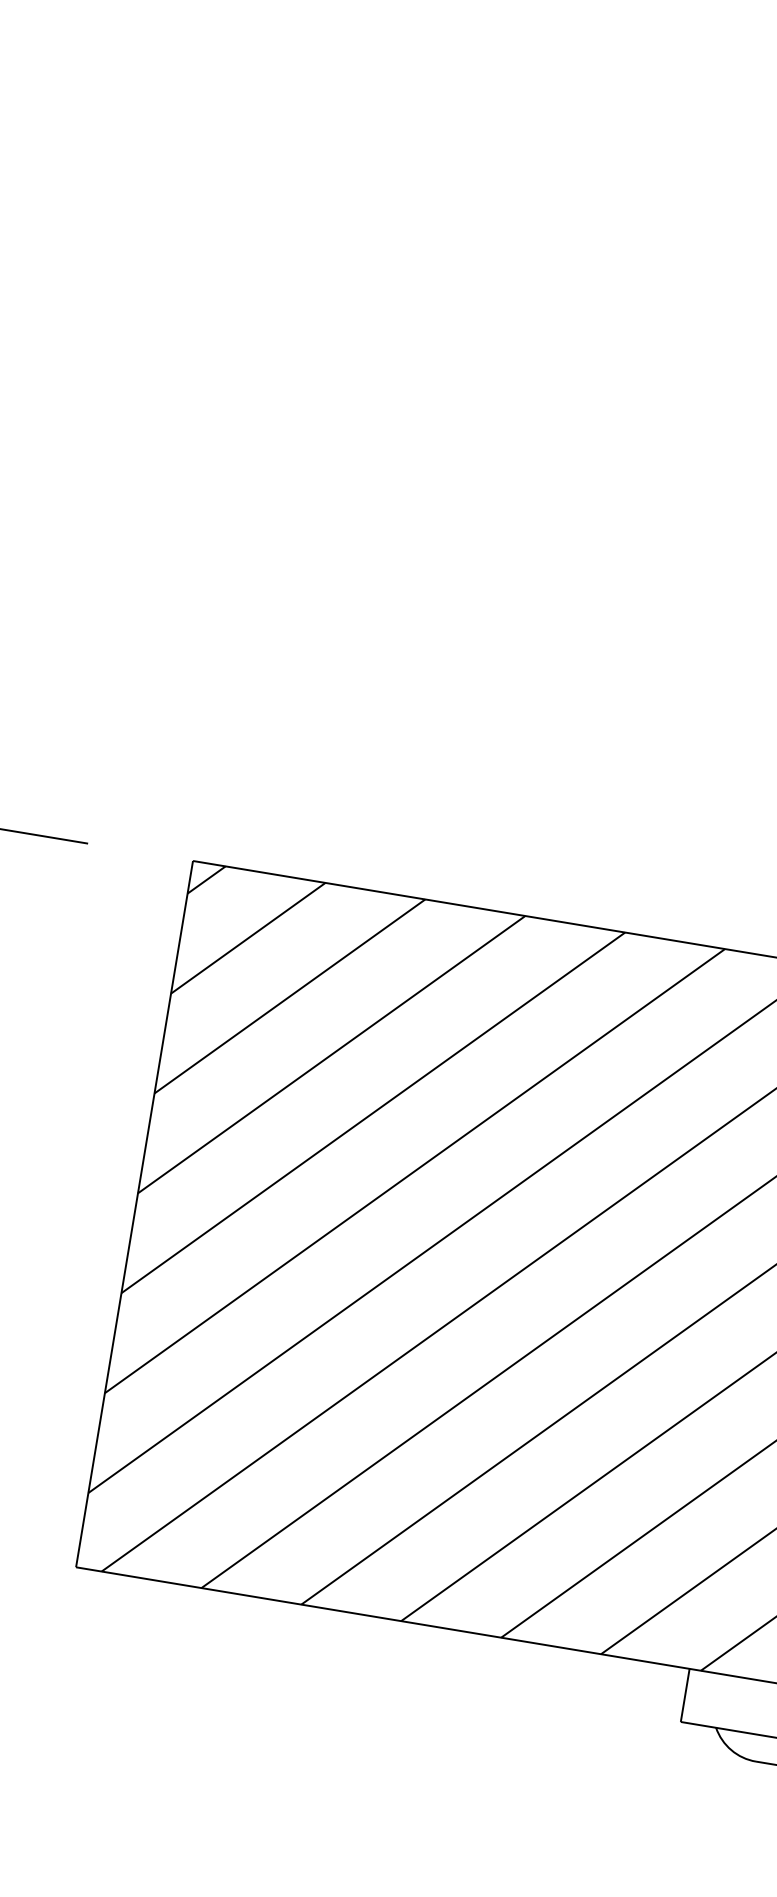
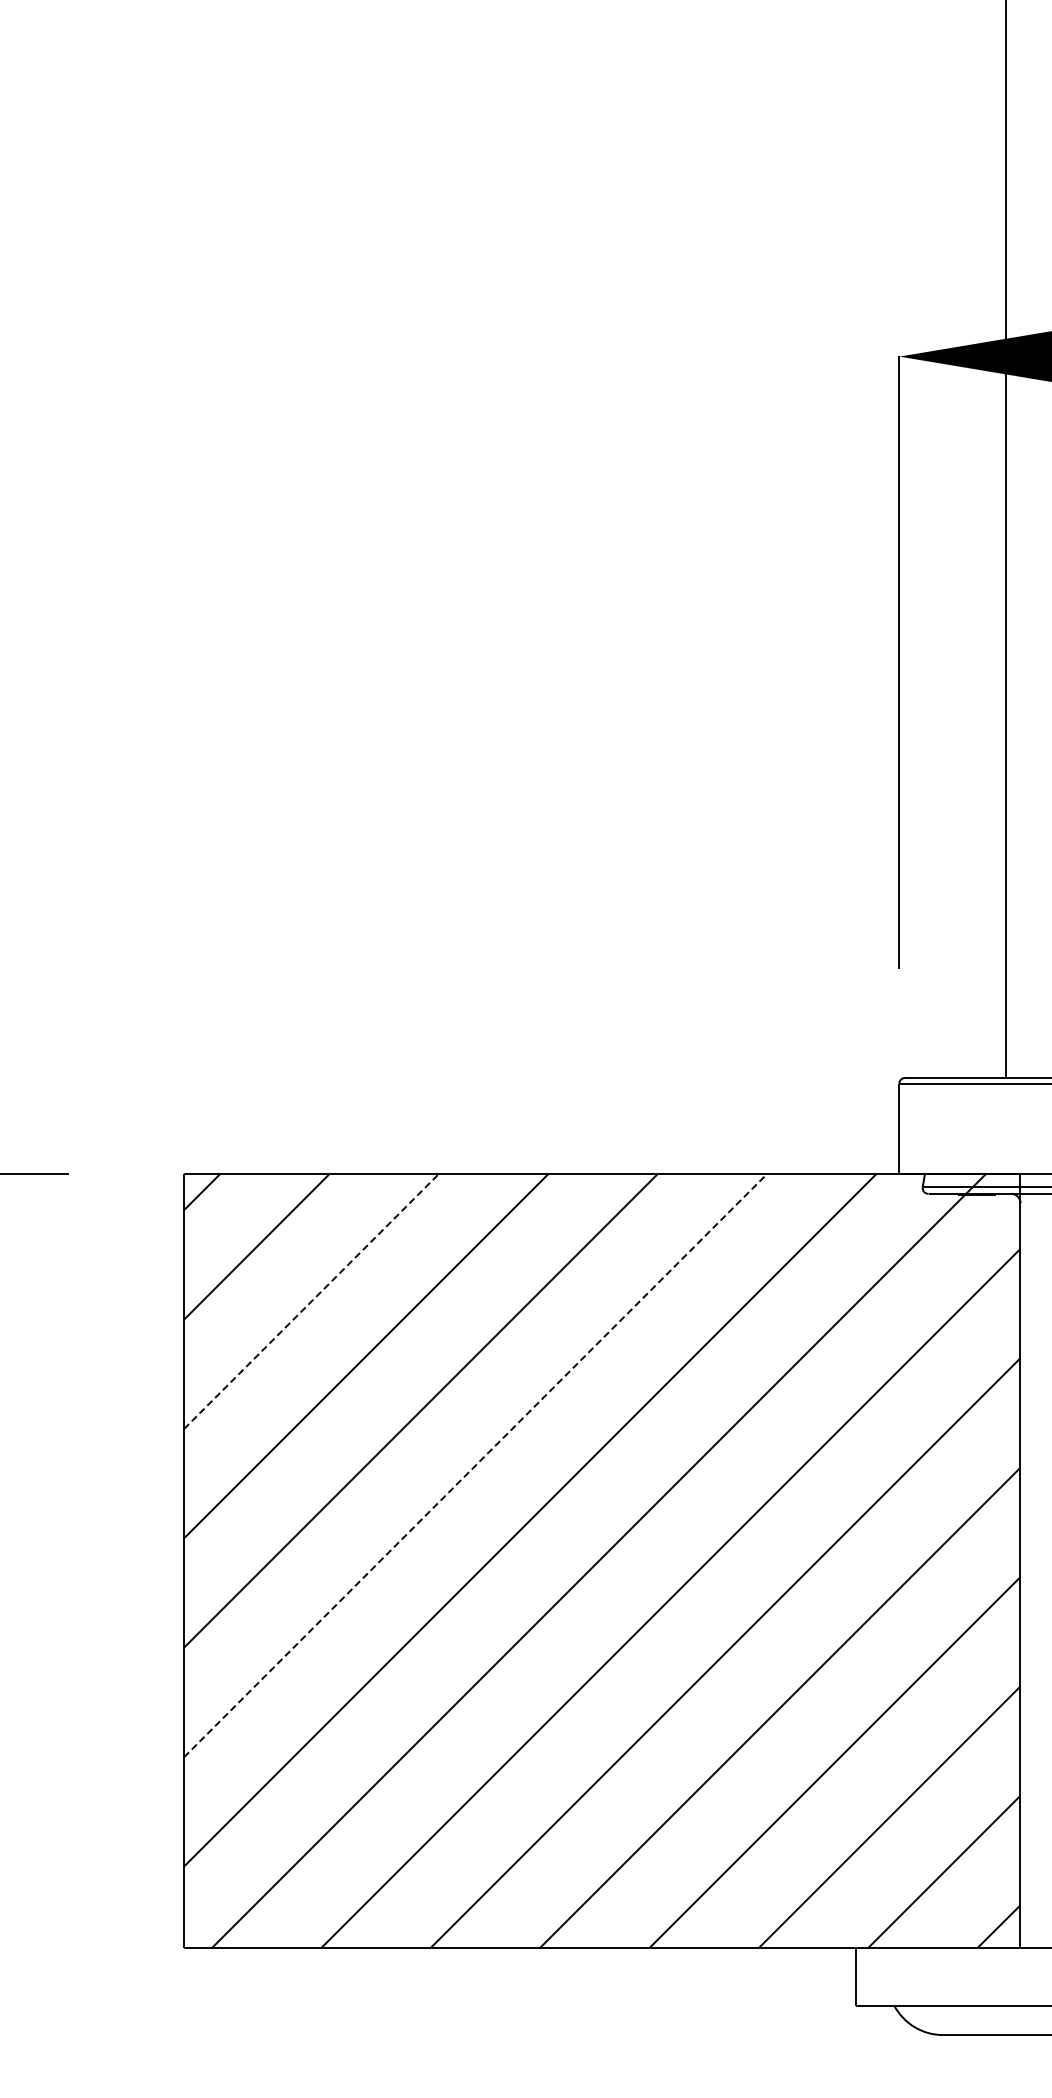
line: (290, 996) -> (311, 1301), solid -> dashed
line: (415, 1170) -> (475, 1465), solid -> dashed

